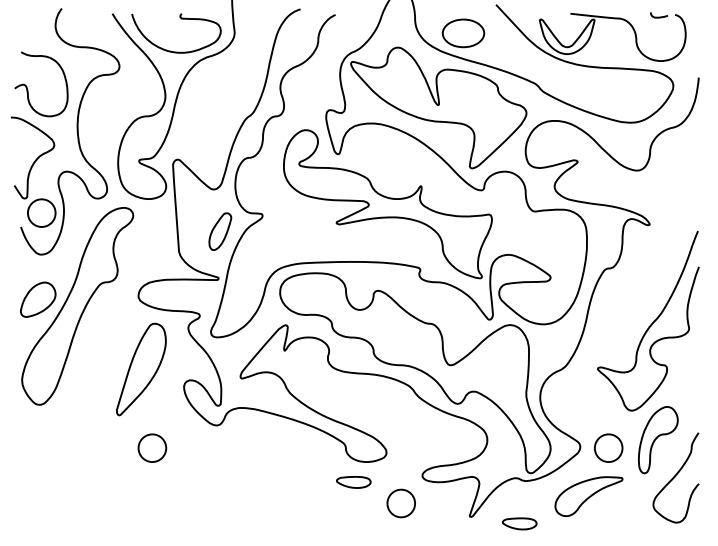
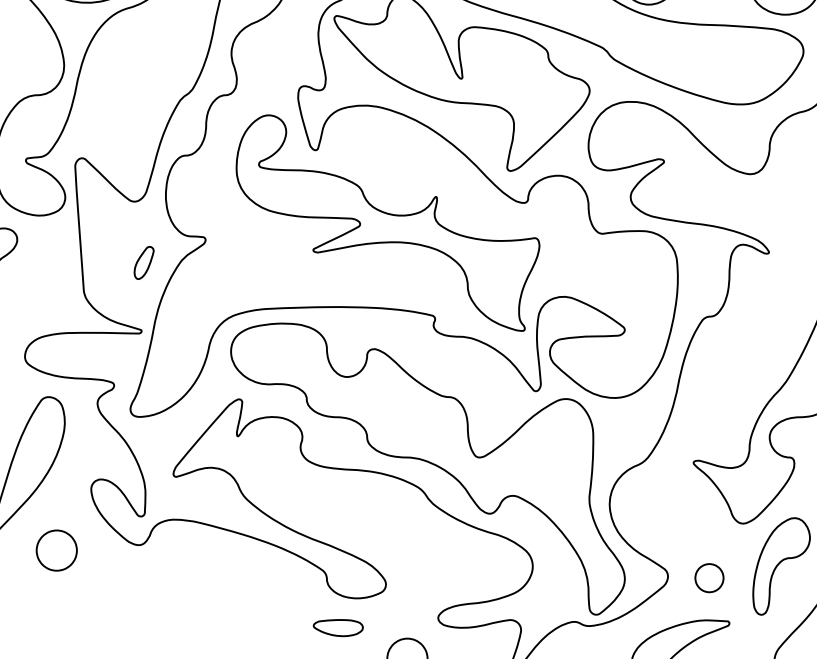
part: (220, 231) -> (144, 262), size x0.6
part: (152, 447) -> (56, 549), moved
part: (608, 447) -> (709, 577), size x0.7

